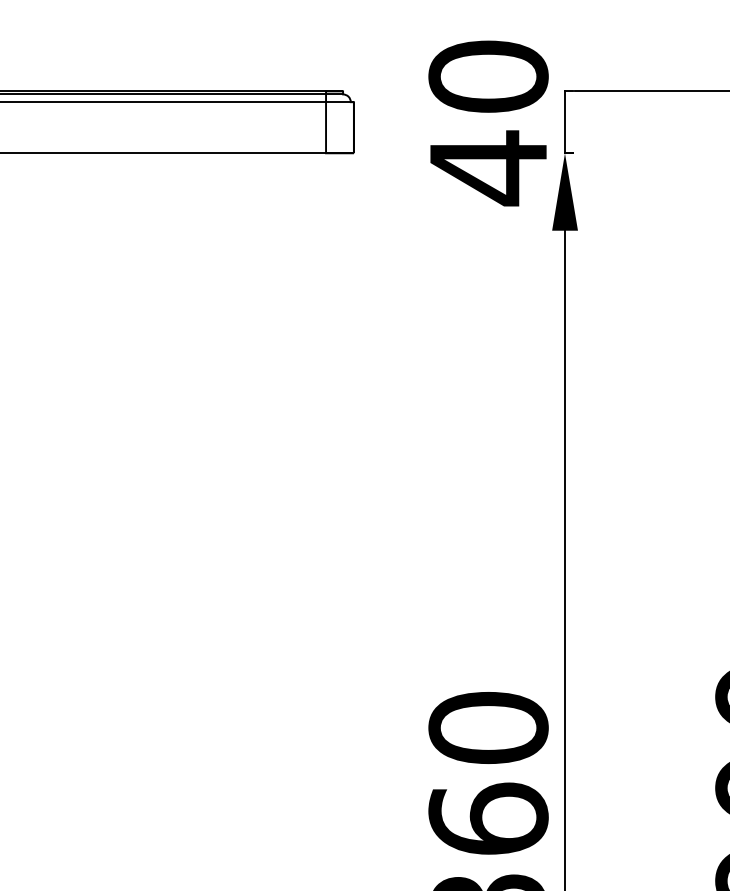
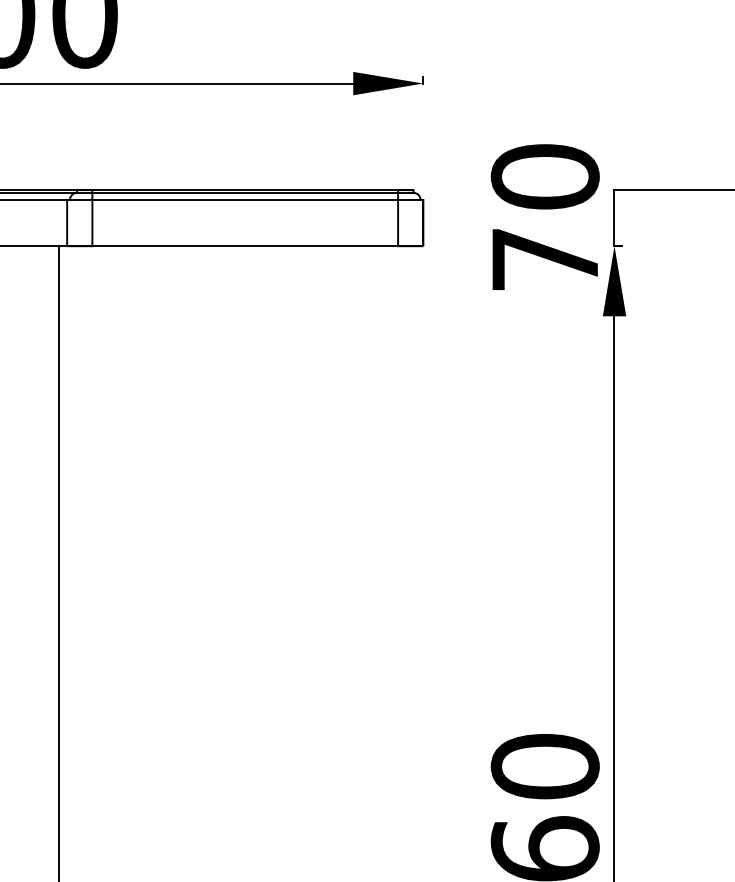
text: (487, 167) -> (544, 259), 40 -> 70

